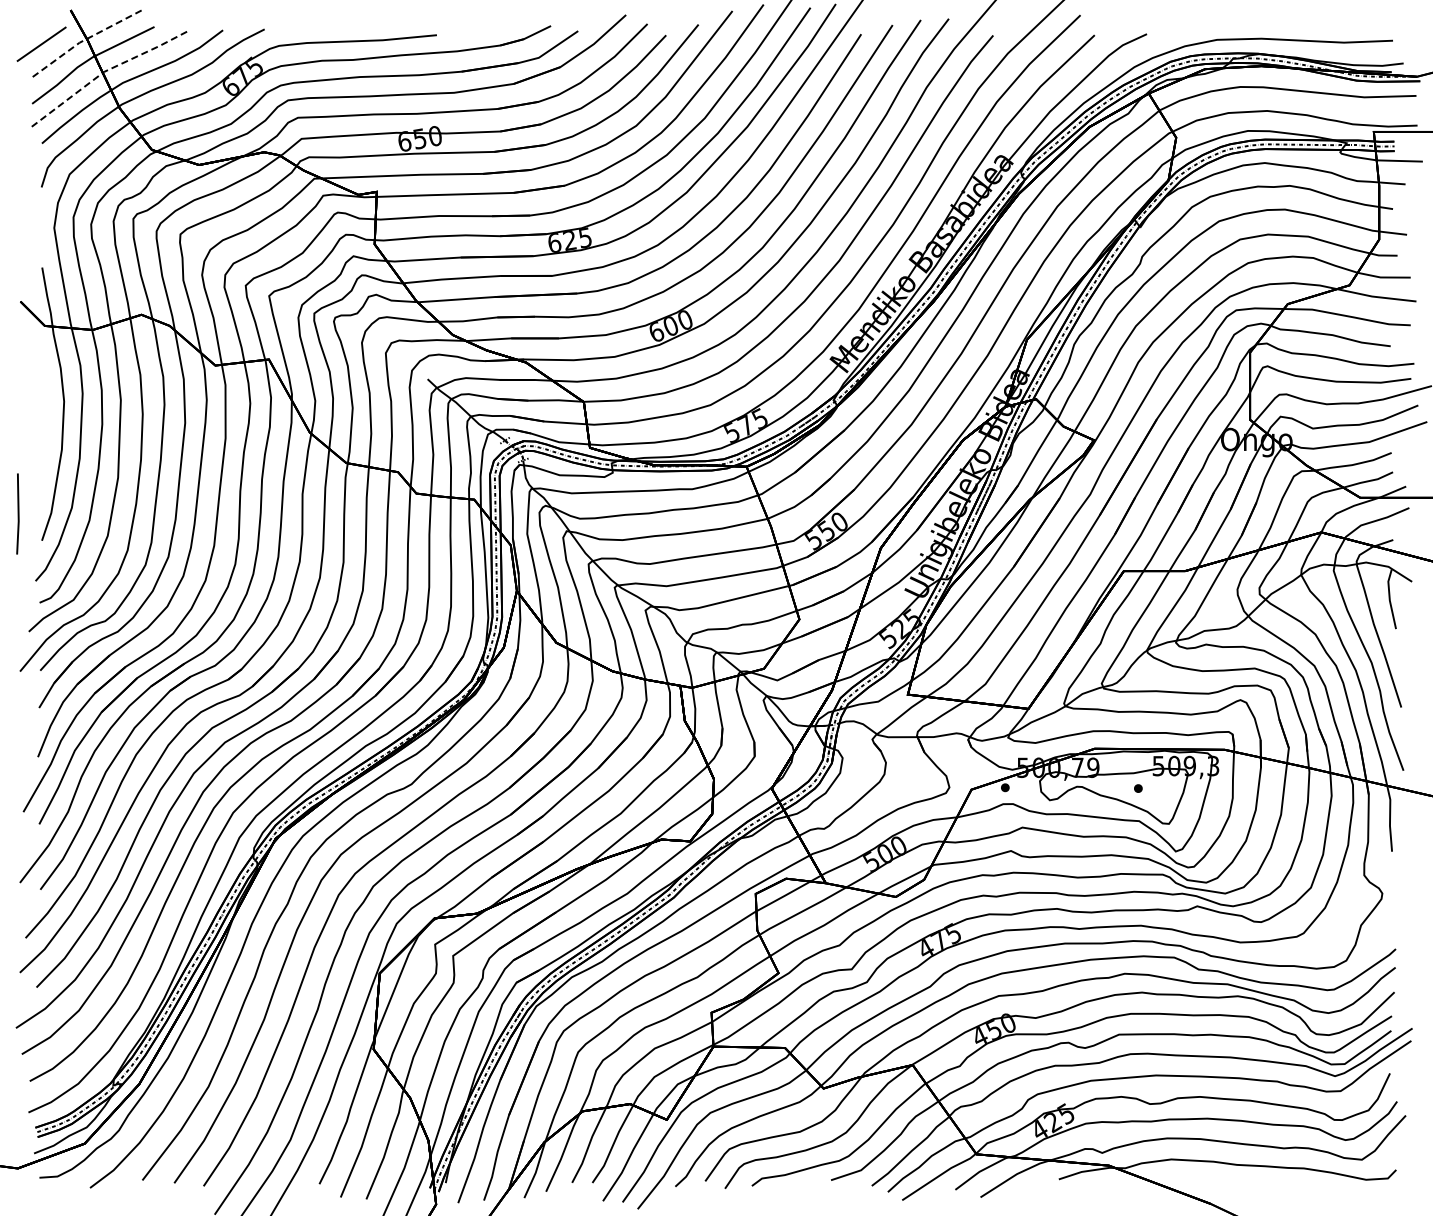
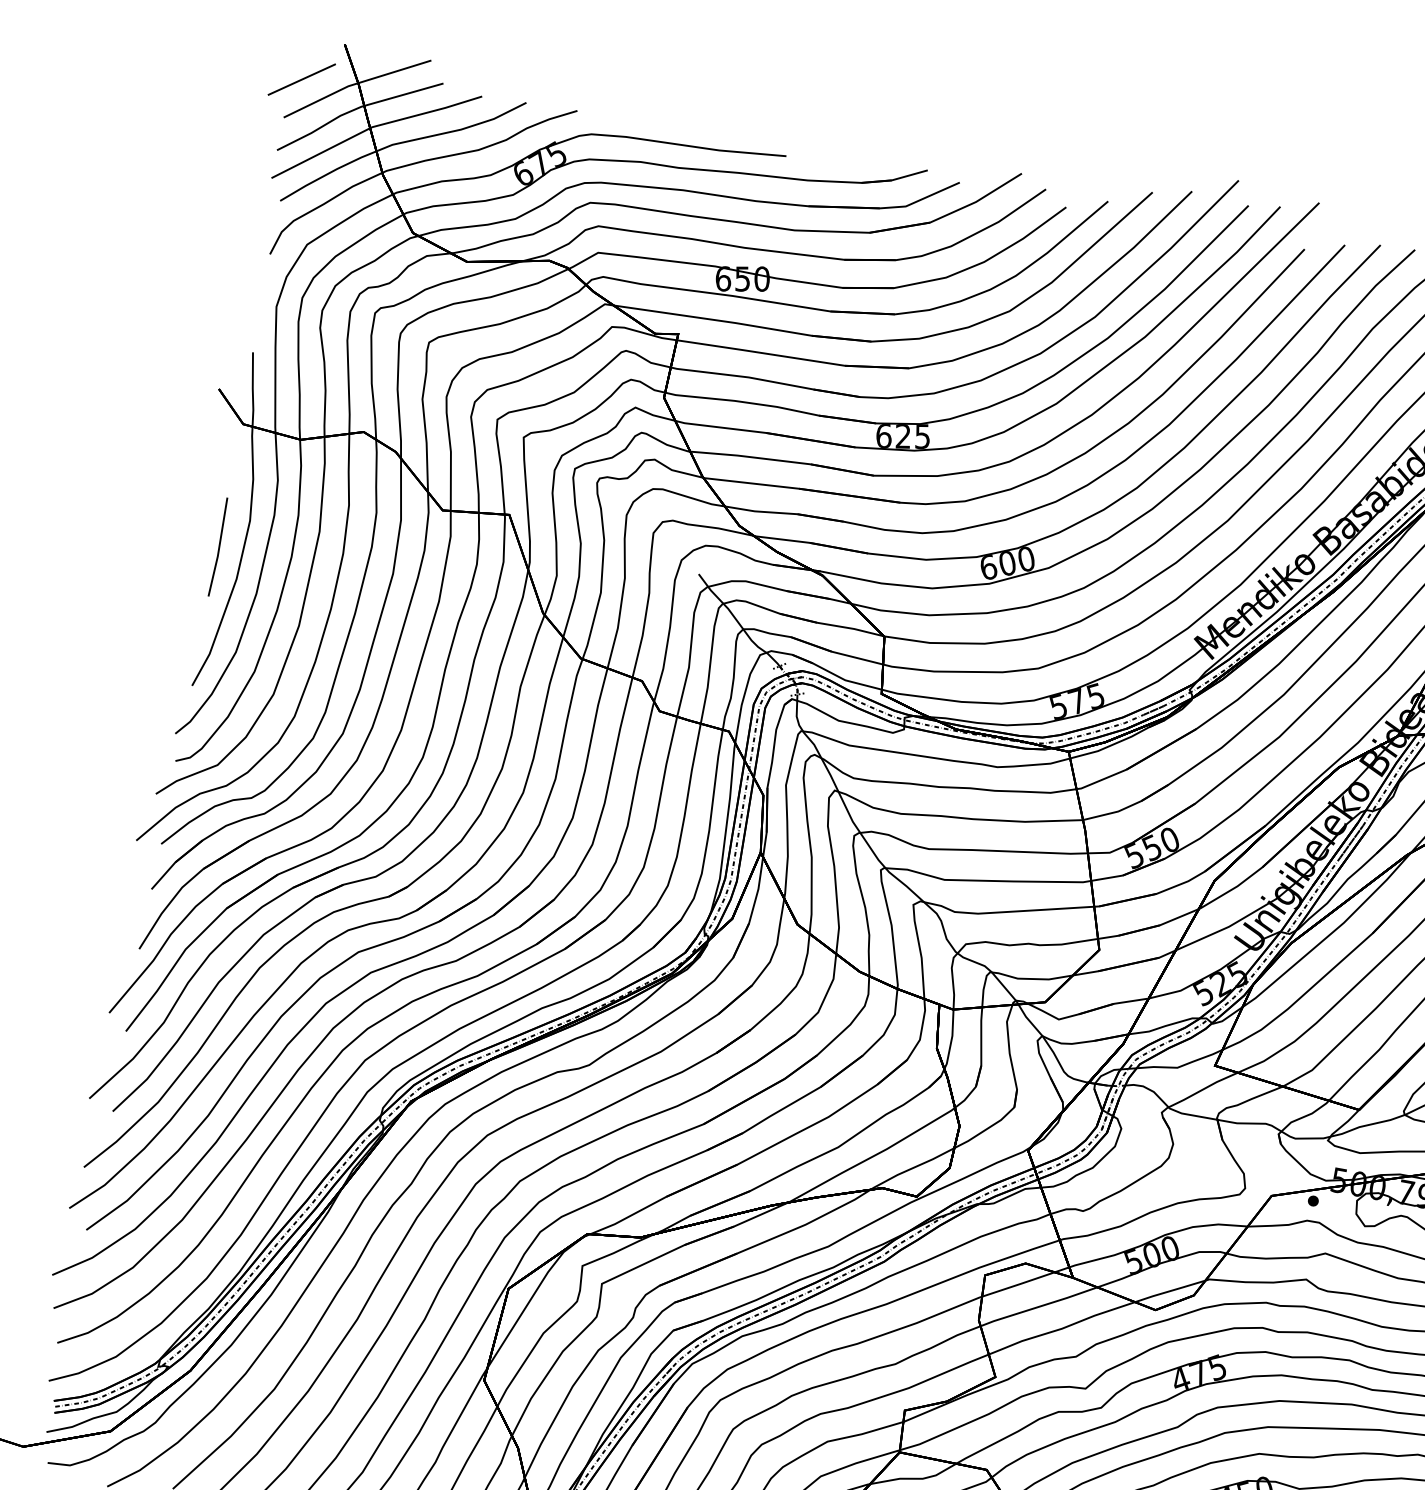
line: (84, 40) -> (354, 84), dashed -> solid
line: (105, 71) -> (373, 127), dashed -> solid
line: (17, 513) -> (218, 546), moved

